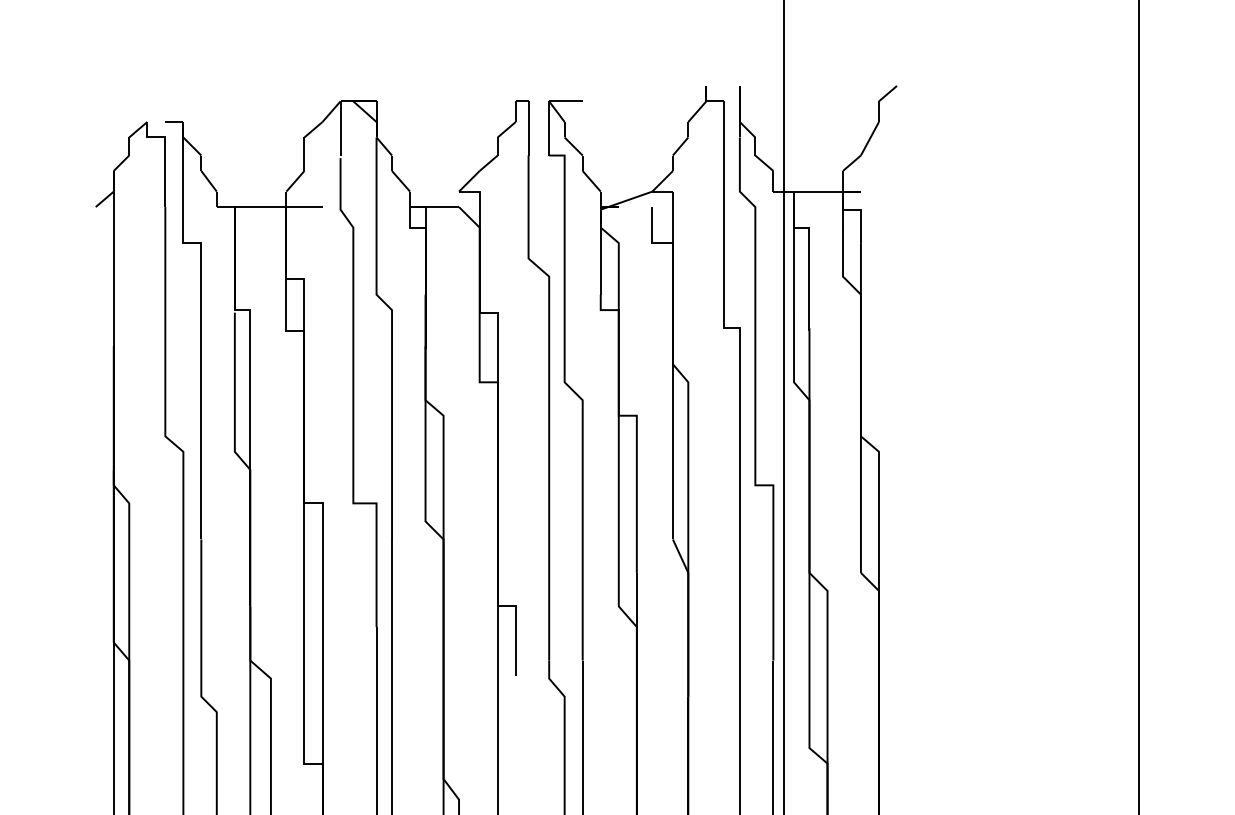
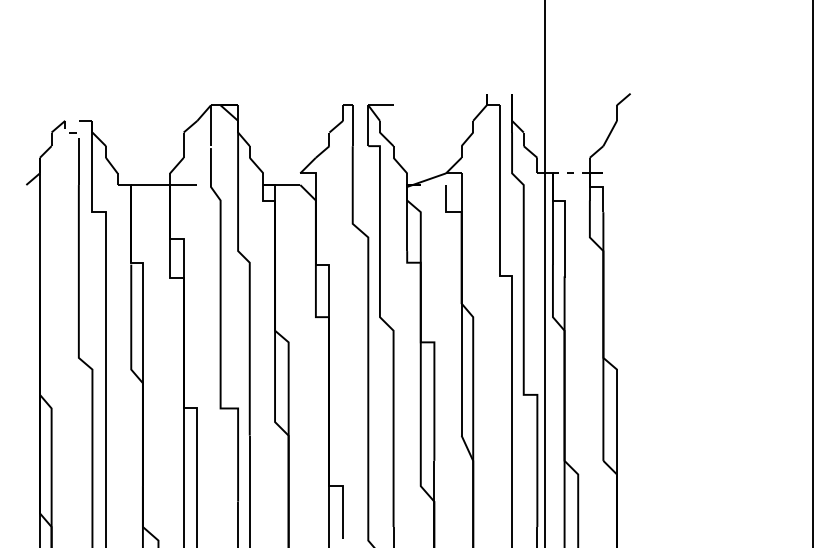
line: (157, 137) -> (72, 132), solid -> dashed
line: (818, 191) -> (571, 173), solid -> dashed

